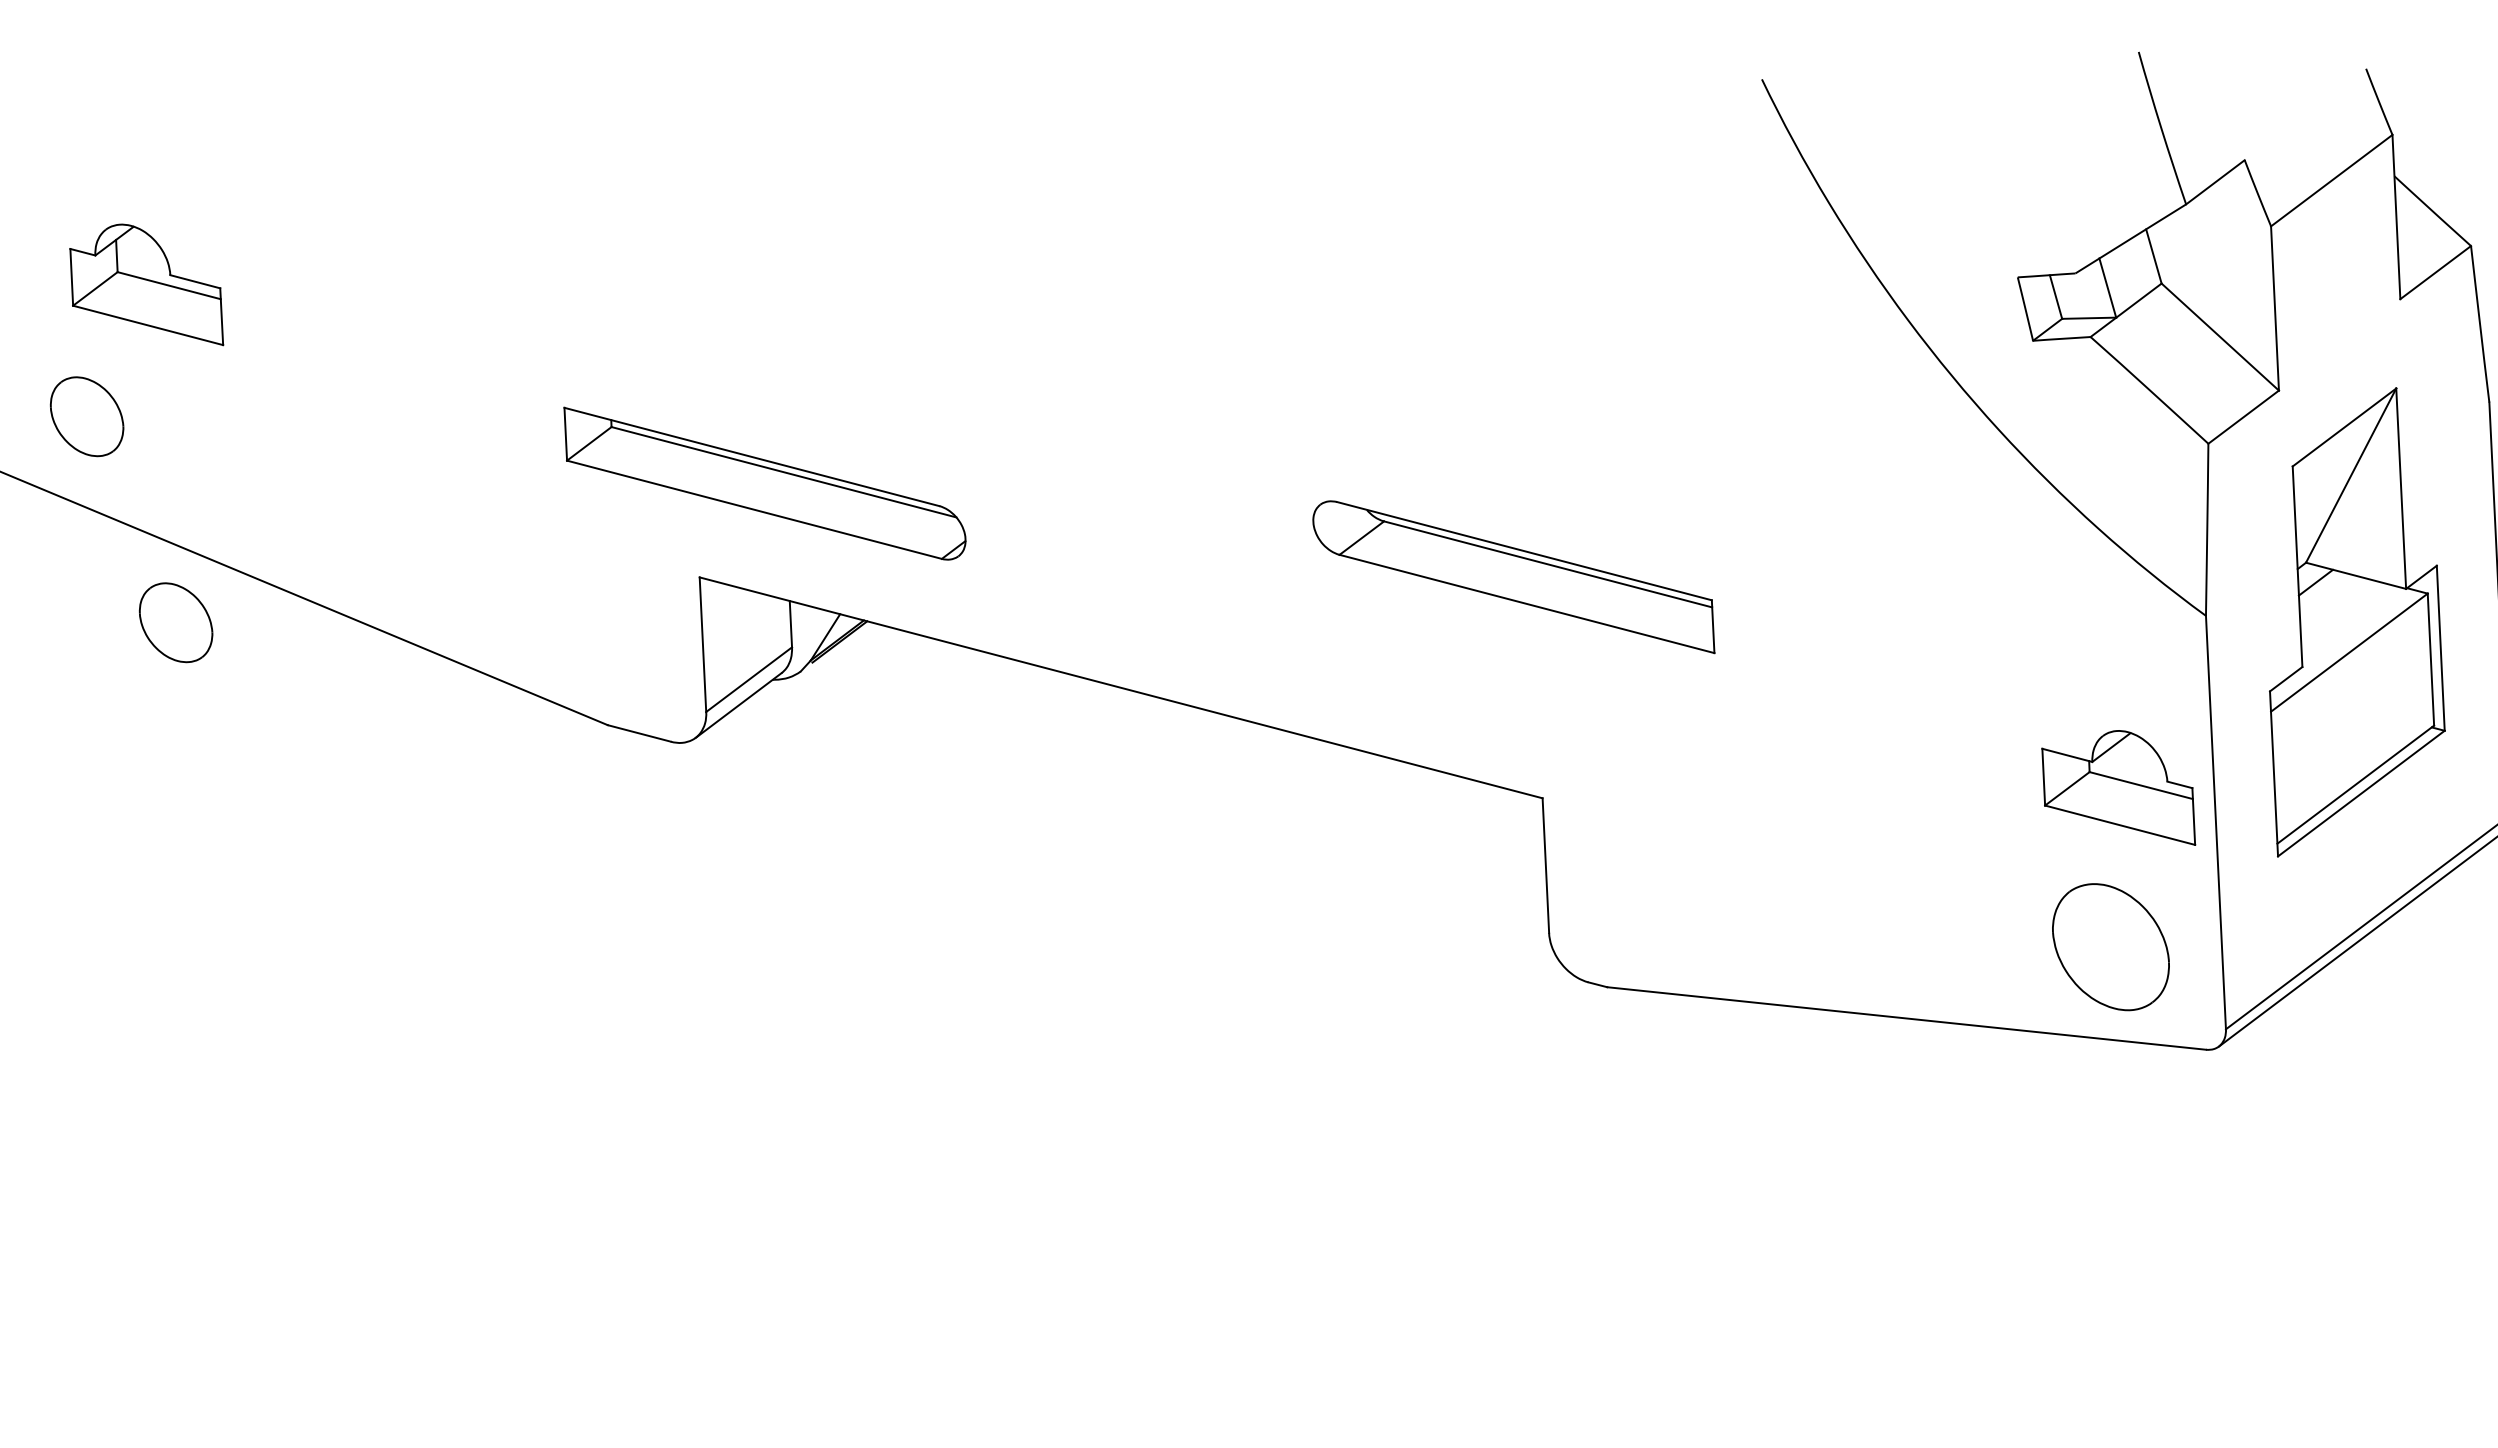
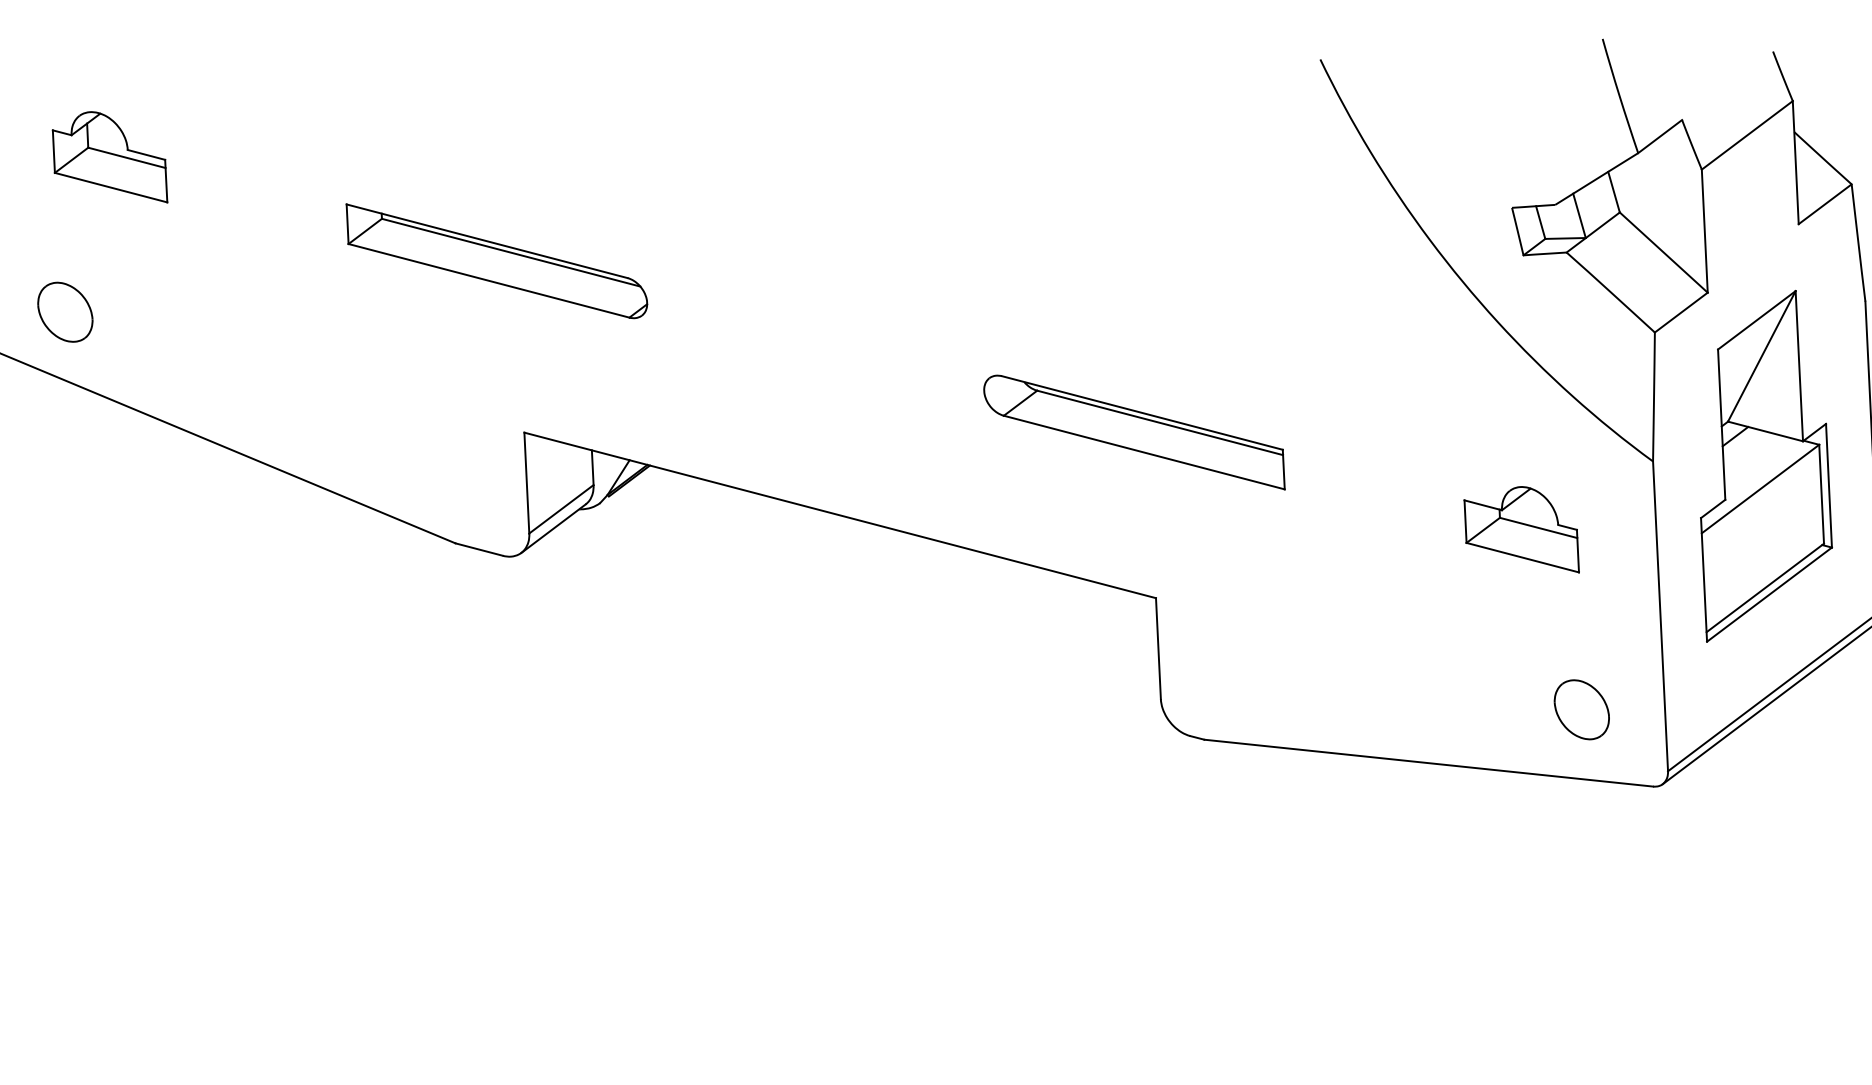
part: (146, 284) -> (109, 156), moved
part: (764, 483) -> (496, 261), moved
part: (175, 622) -> (131, 466), removed
part: (2118, 787) -> (1521, 529), moved
part: (2110, 947) -> (1581, 709), size x0.62

